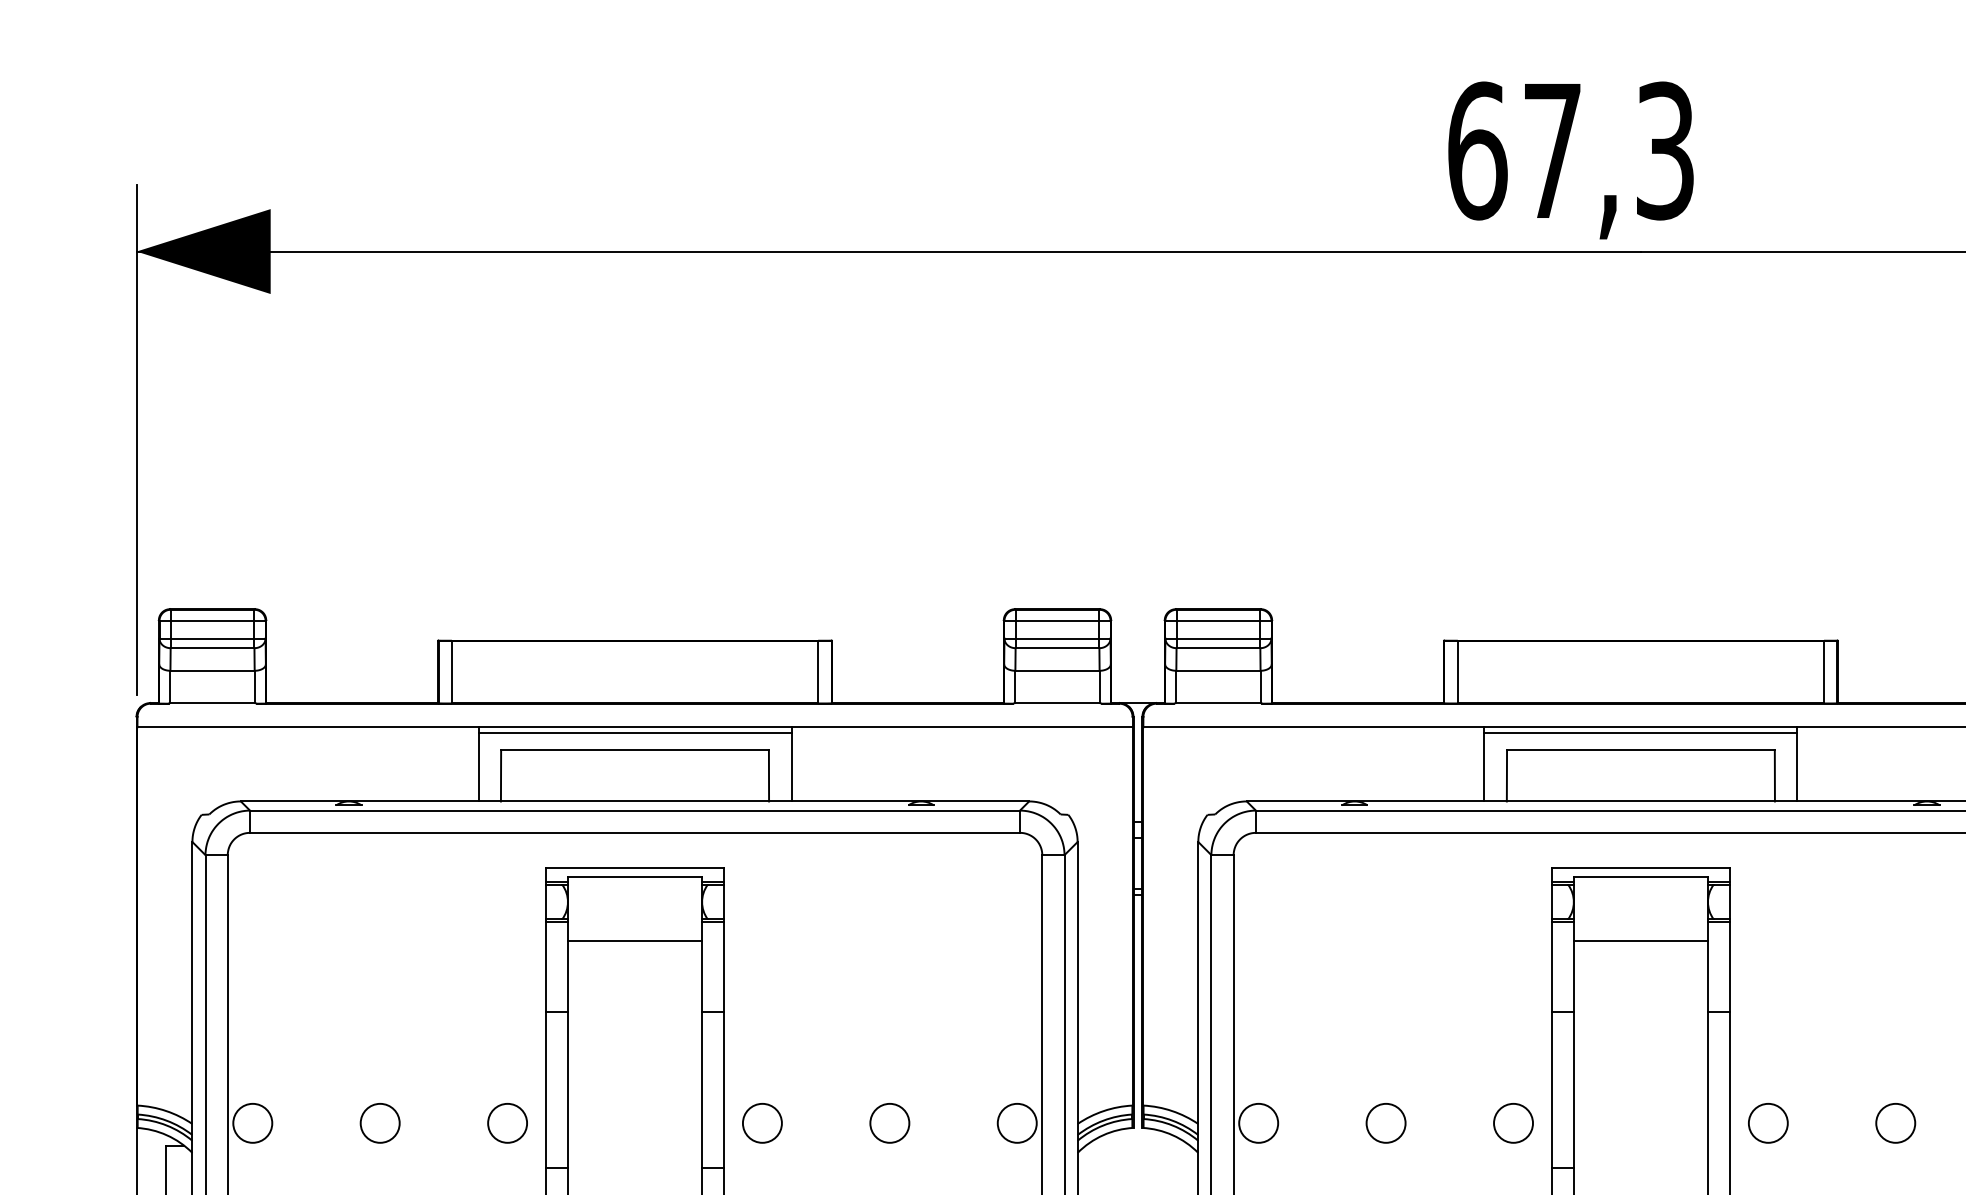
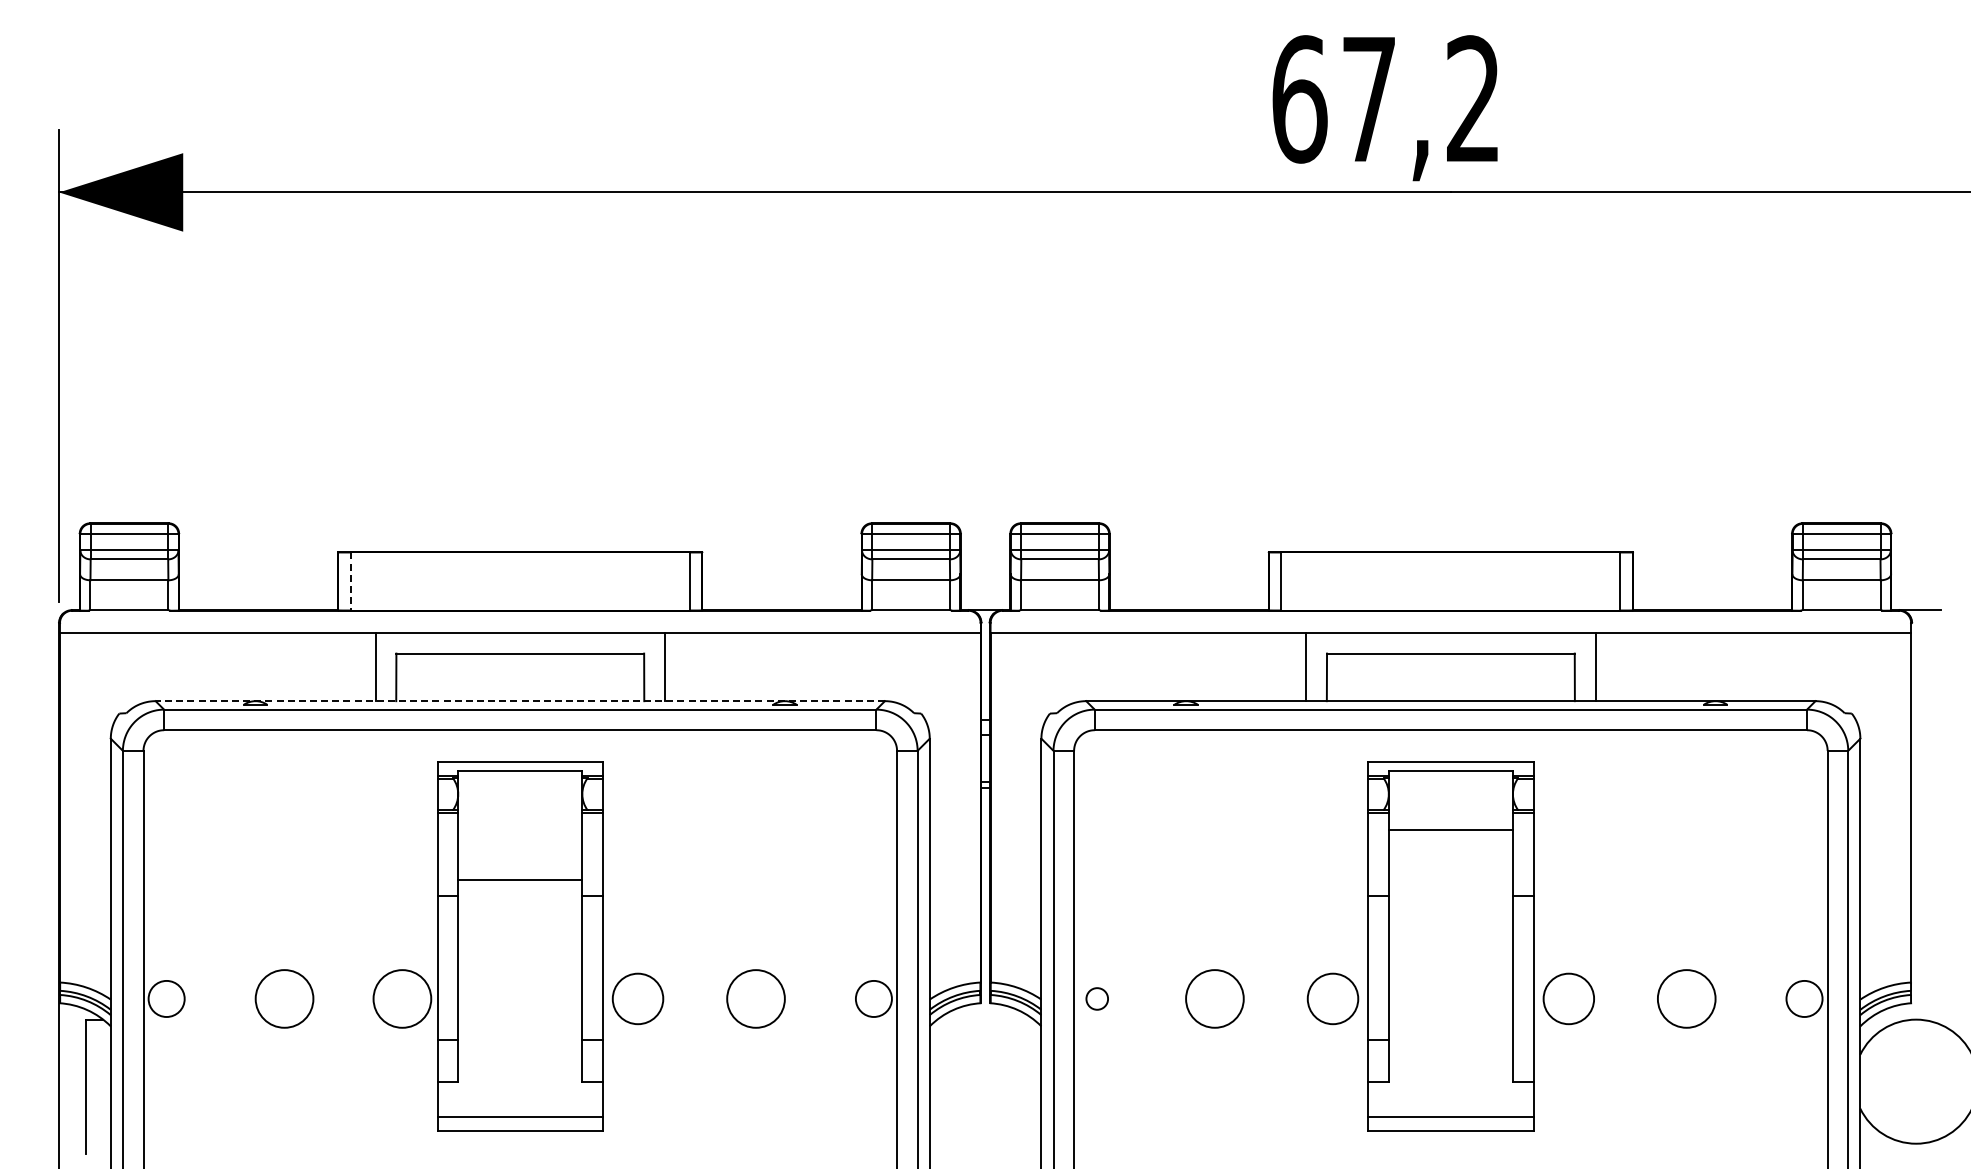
text: (1665, 151) -> (1473, 99), 67,3 -> 67,2
line: (451, 672) -> (350, 581), solid -> dashed
line: (635, 732) -> (520, 637), removed
line: (1640, 732) -> (1450, 637), removed
line: (635, 801) -> (520, 701), solid -> dashed
line: (635, 940) -> (520, 879), moved
circle: (380, 1122) -> (284, 998), size x1.6
circle: (507, 1122) -> (402, 998), size x1.6
circle: (762, 1122) -> (638, 998), size x1.4
circle: (890, 1122) -> (756, 998), size x1.6
circle: (1258, 1122) -> (1097, 998), size x0.6
circle: (1386, 1122) -> (1215, 998), size x1.6
circle: (1512, 1122) -> (1332, 998), size x1.4
circle: (1768, 1122) -> (1568, 998), size x1.4
circle: (1895, 1122) -> (1686, 998), size x1.6

